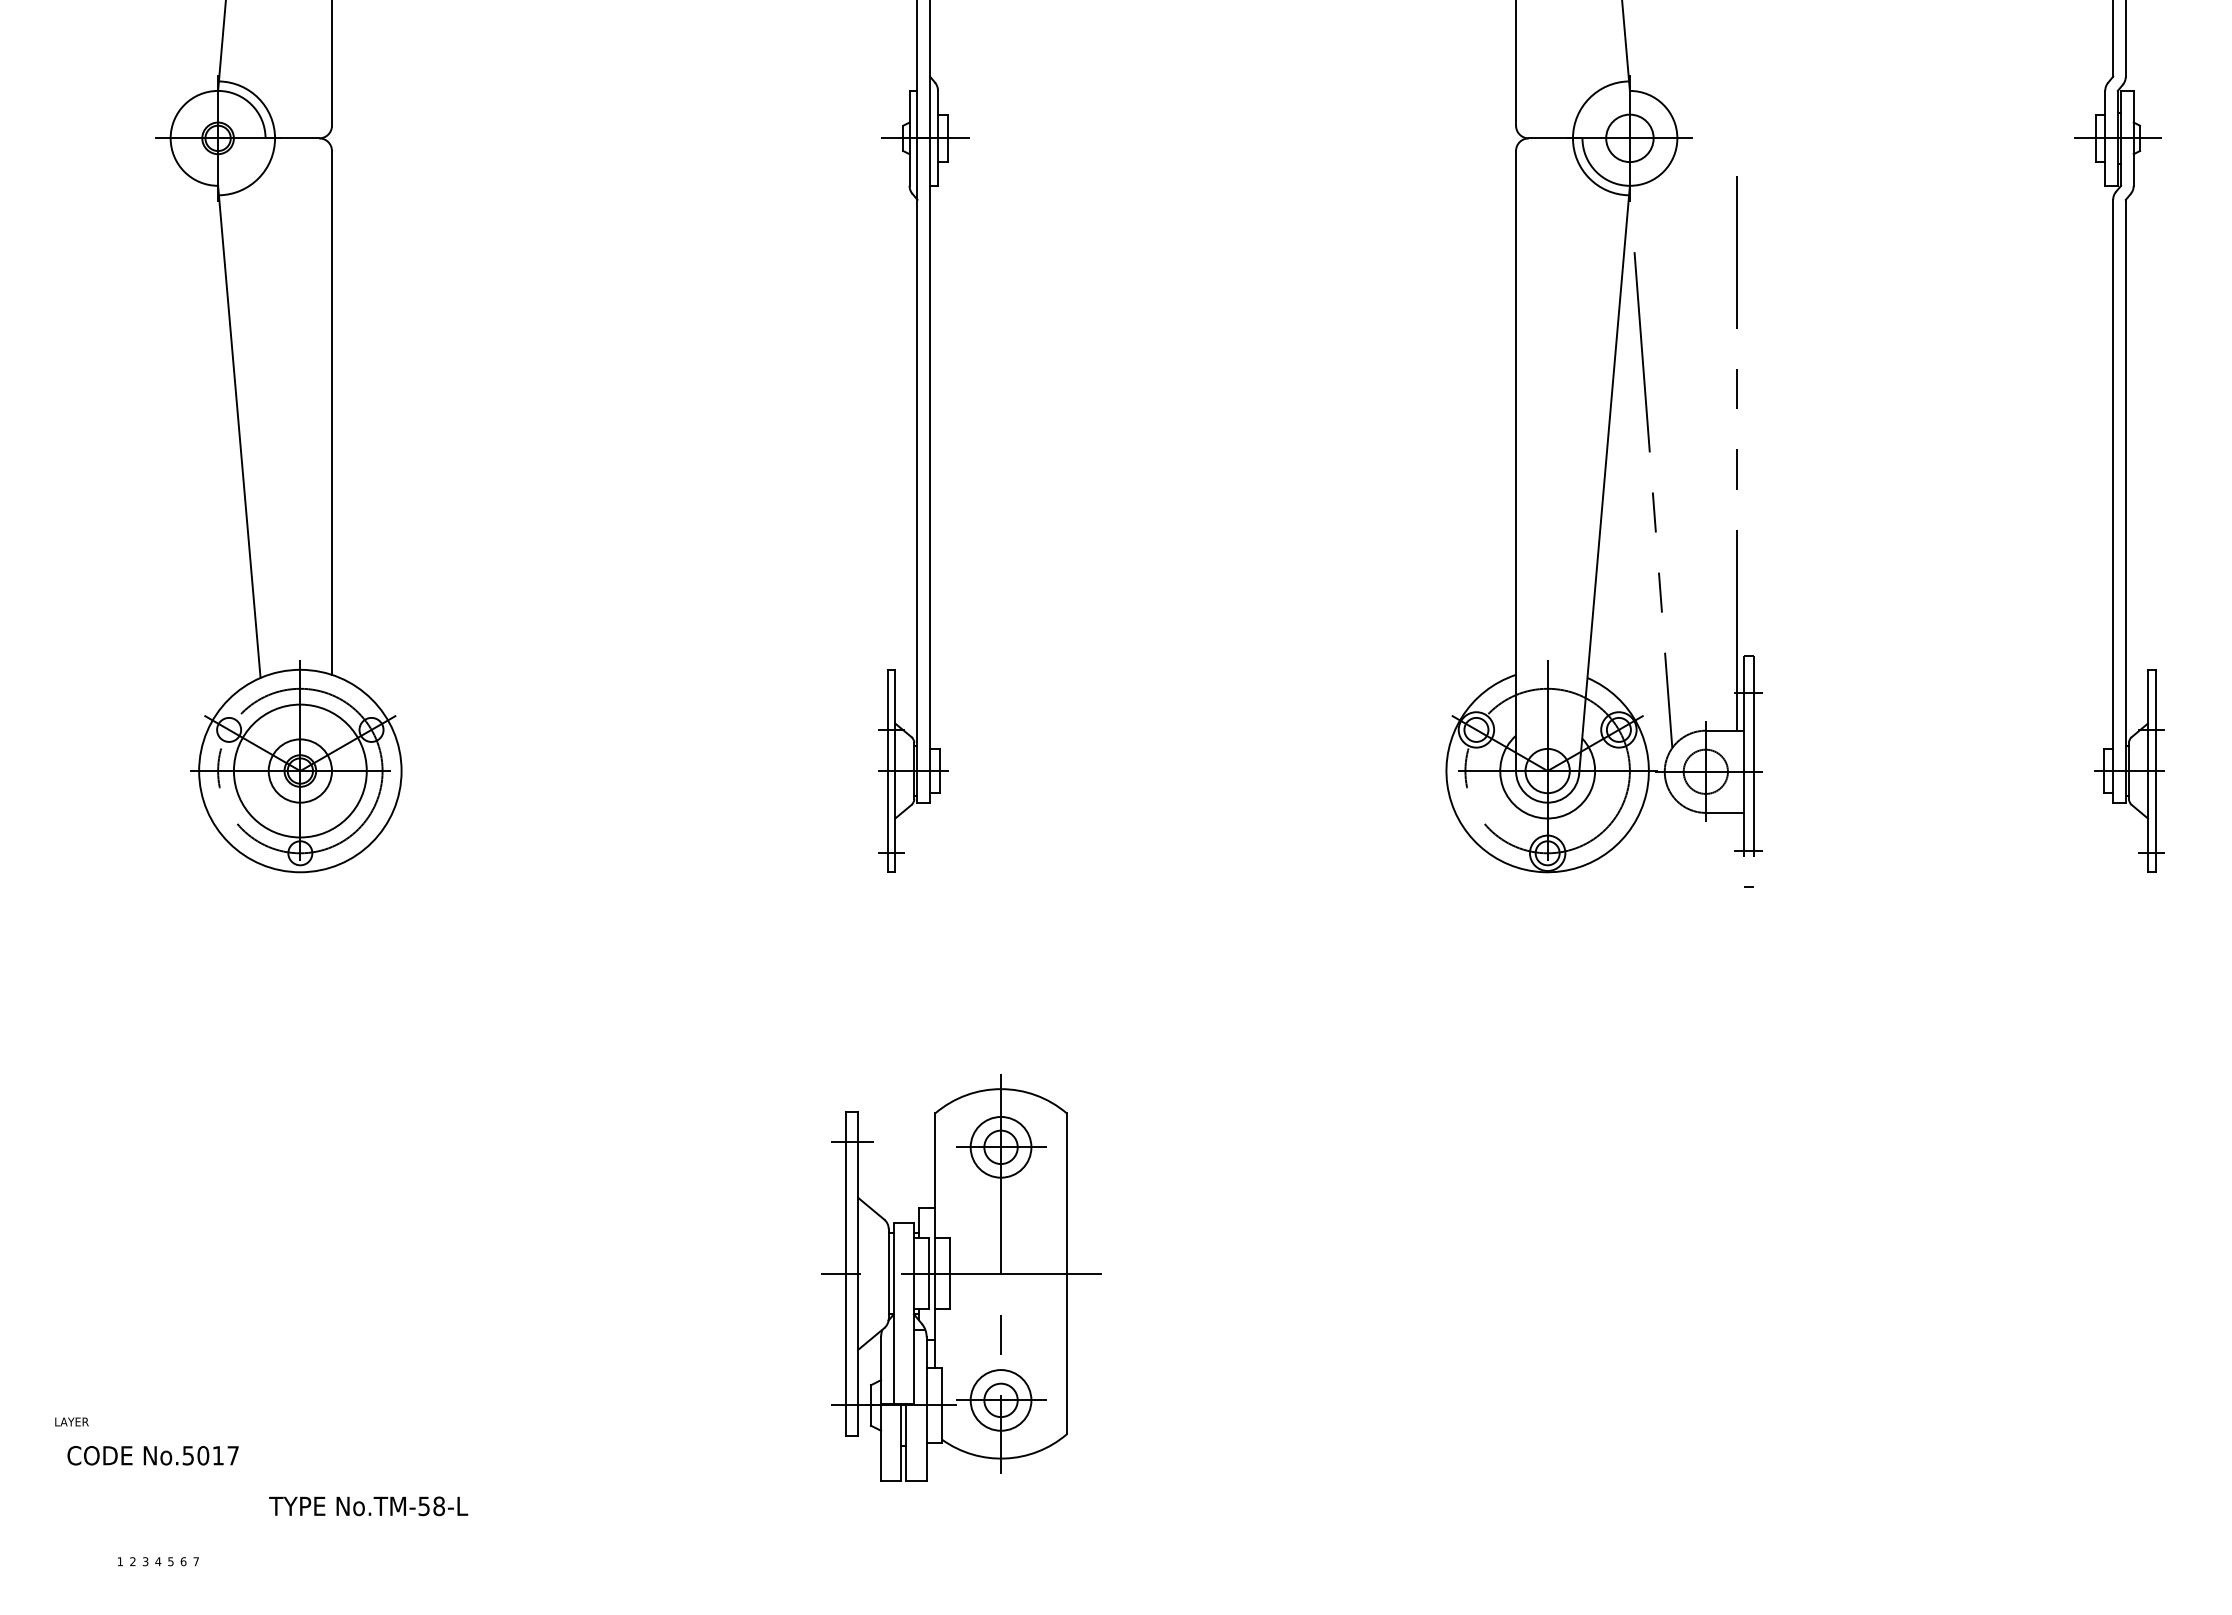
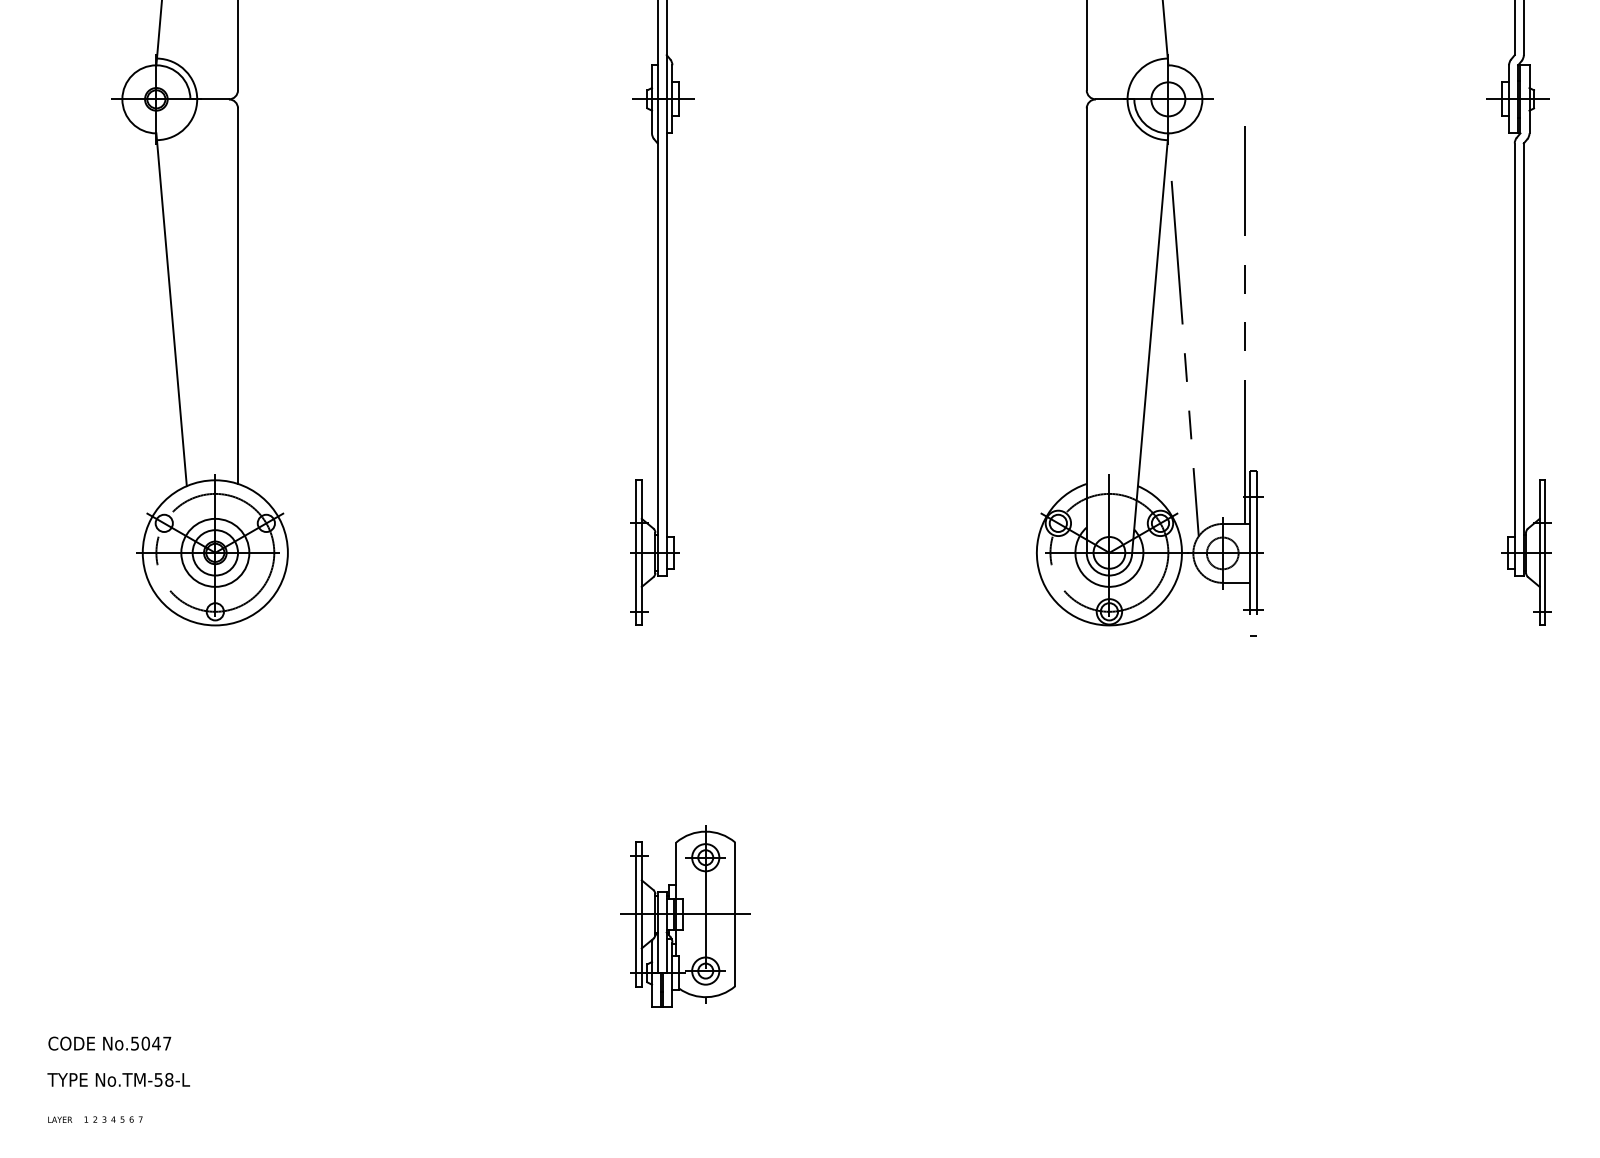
circle: (299, 770) -> (214, 552), size x0.71
part: (956, 1277) -> (685, 915), size x0.62
text: (71, 1421) -> (59, 1119), moved
text: (218, 1455) -> (156, 1043), No.5017 -> No.5047
text: (368, 1506) -> (118, 1080), moved

